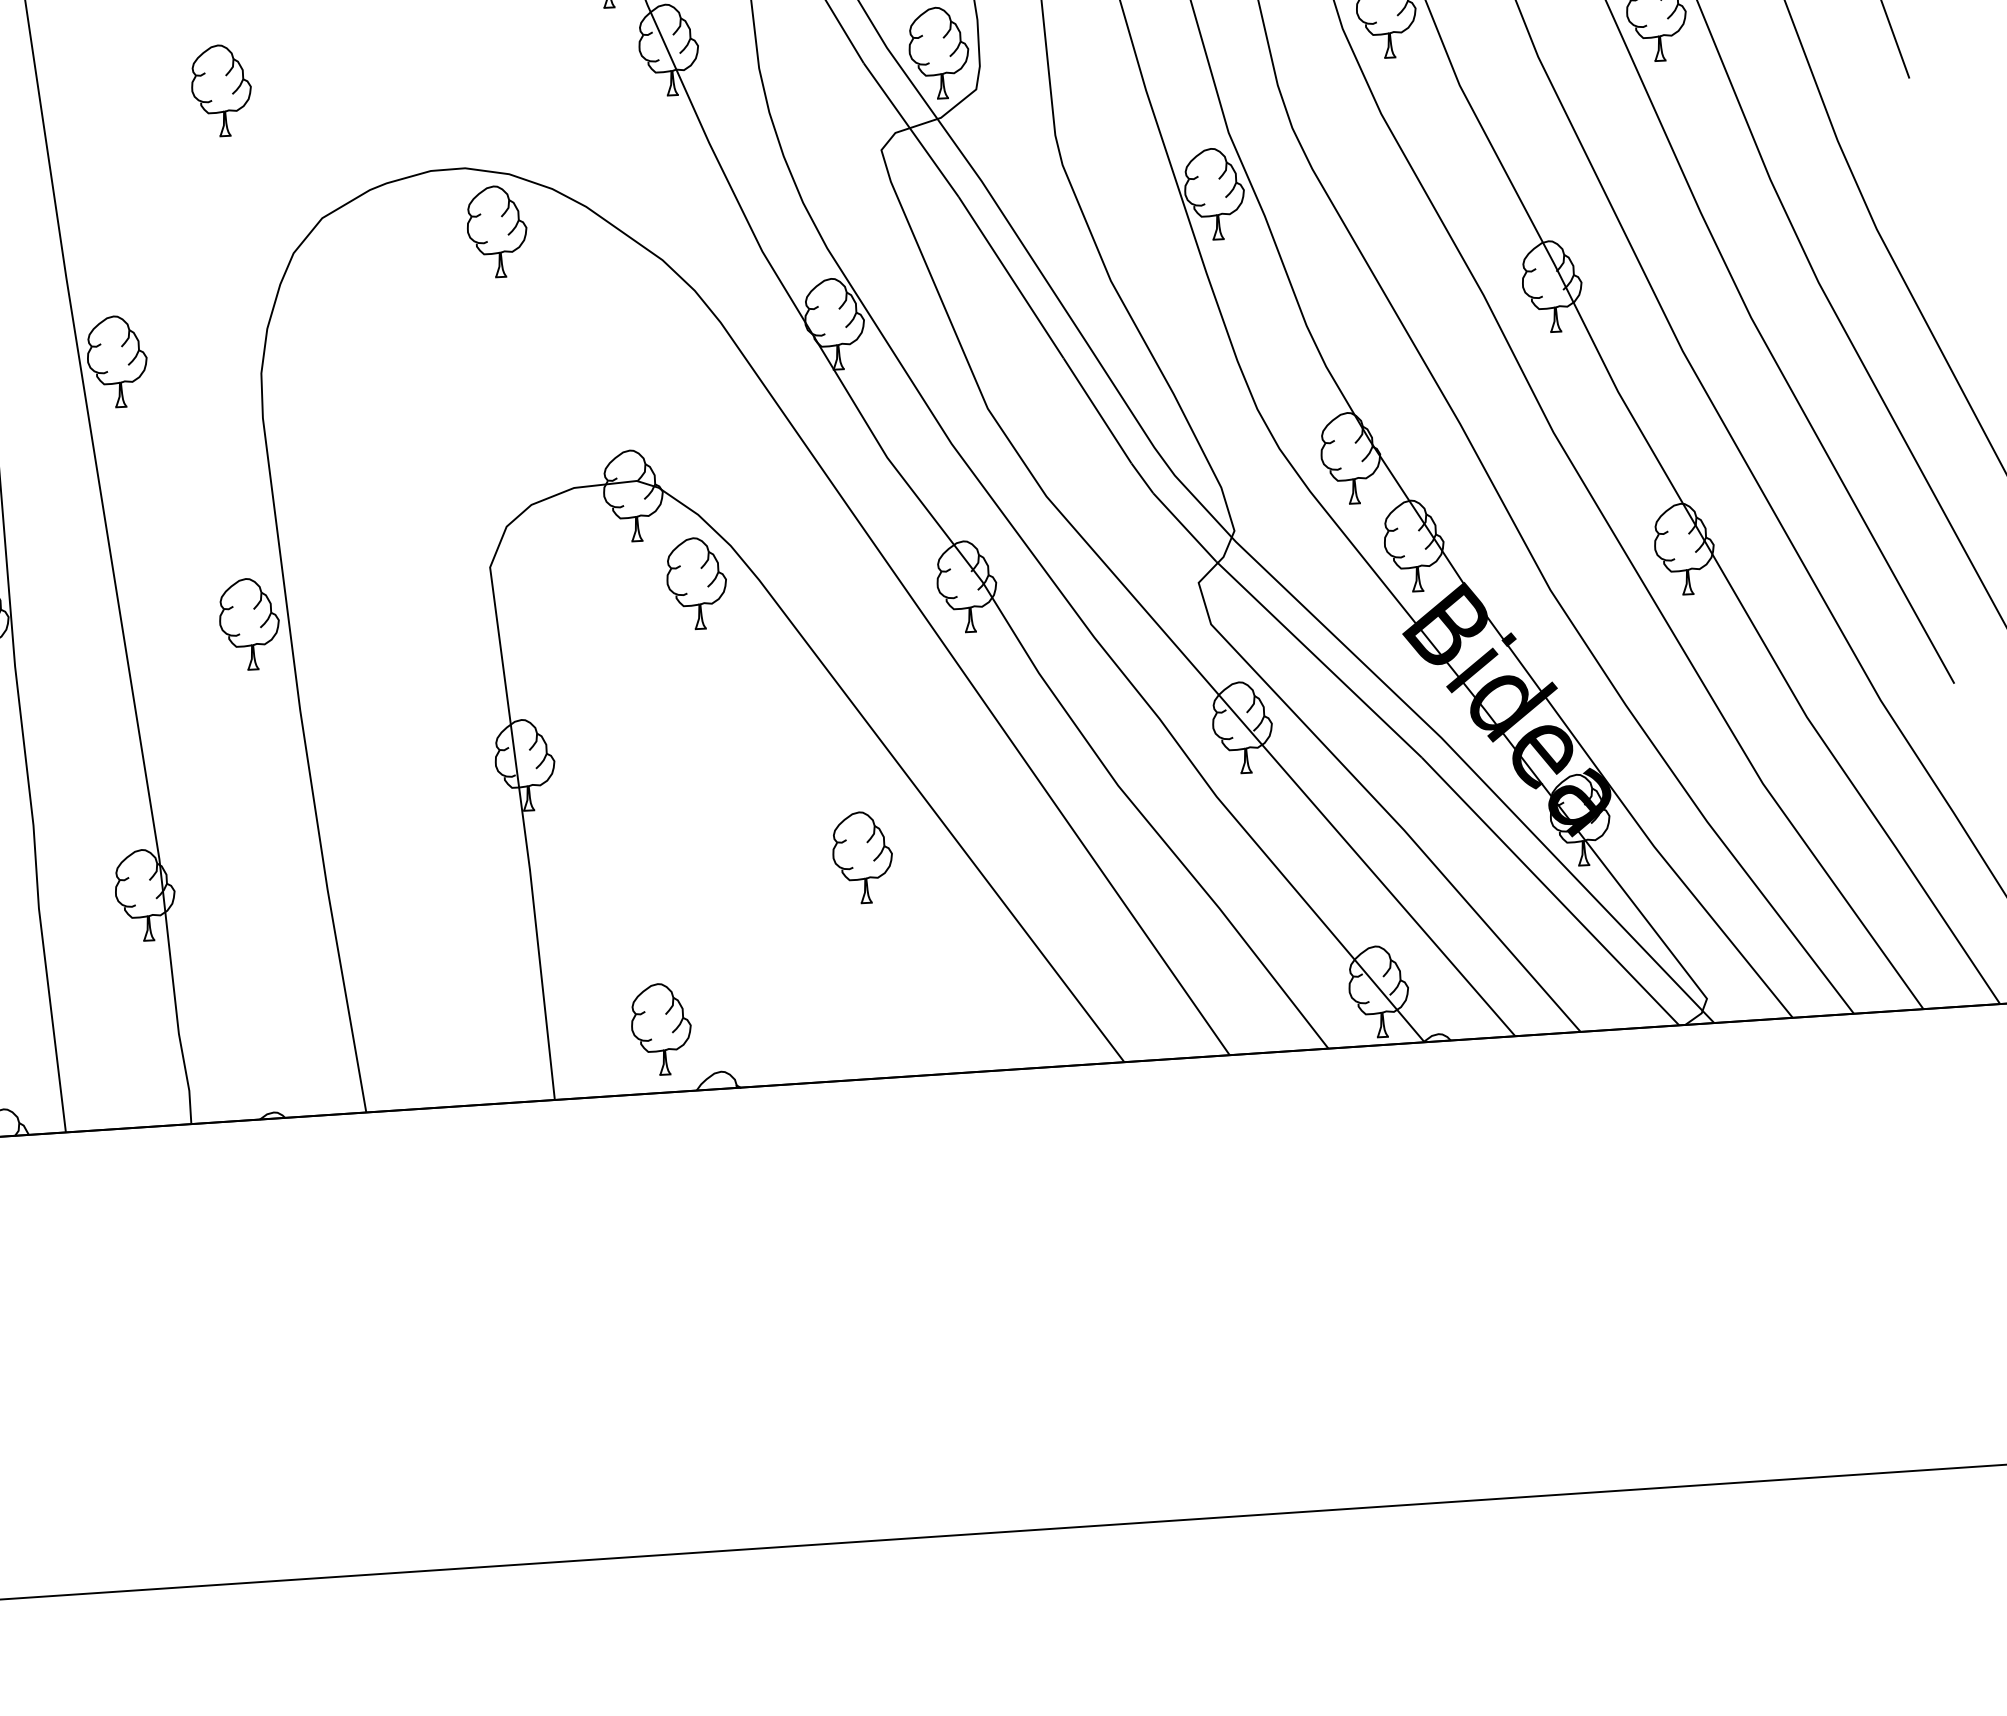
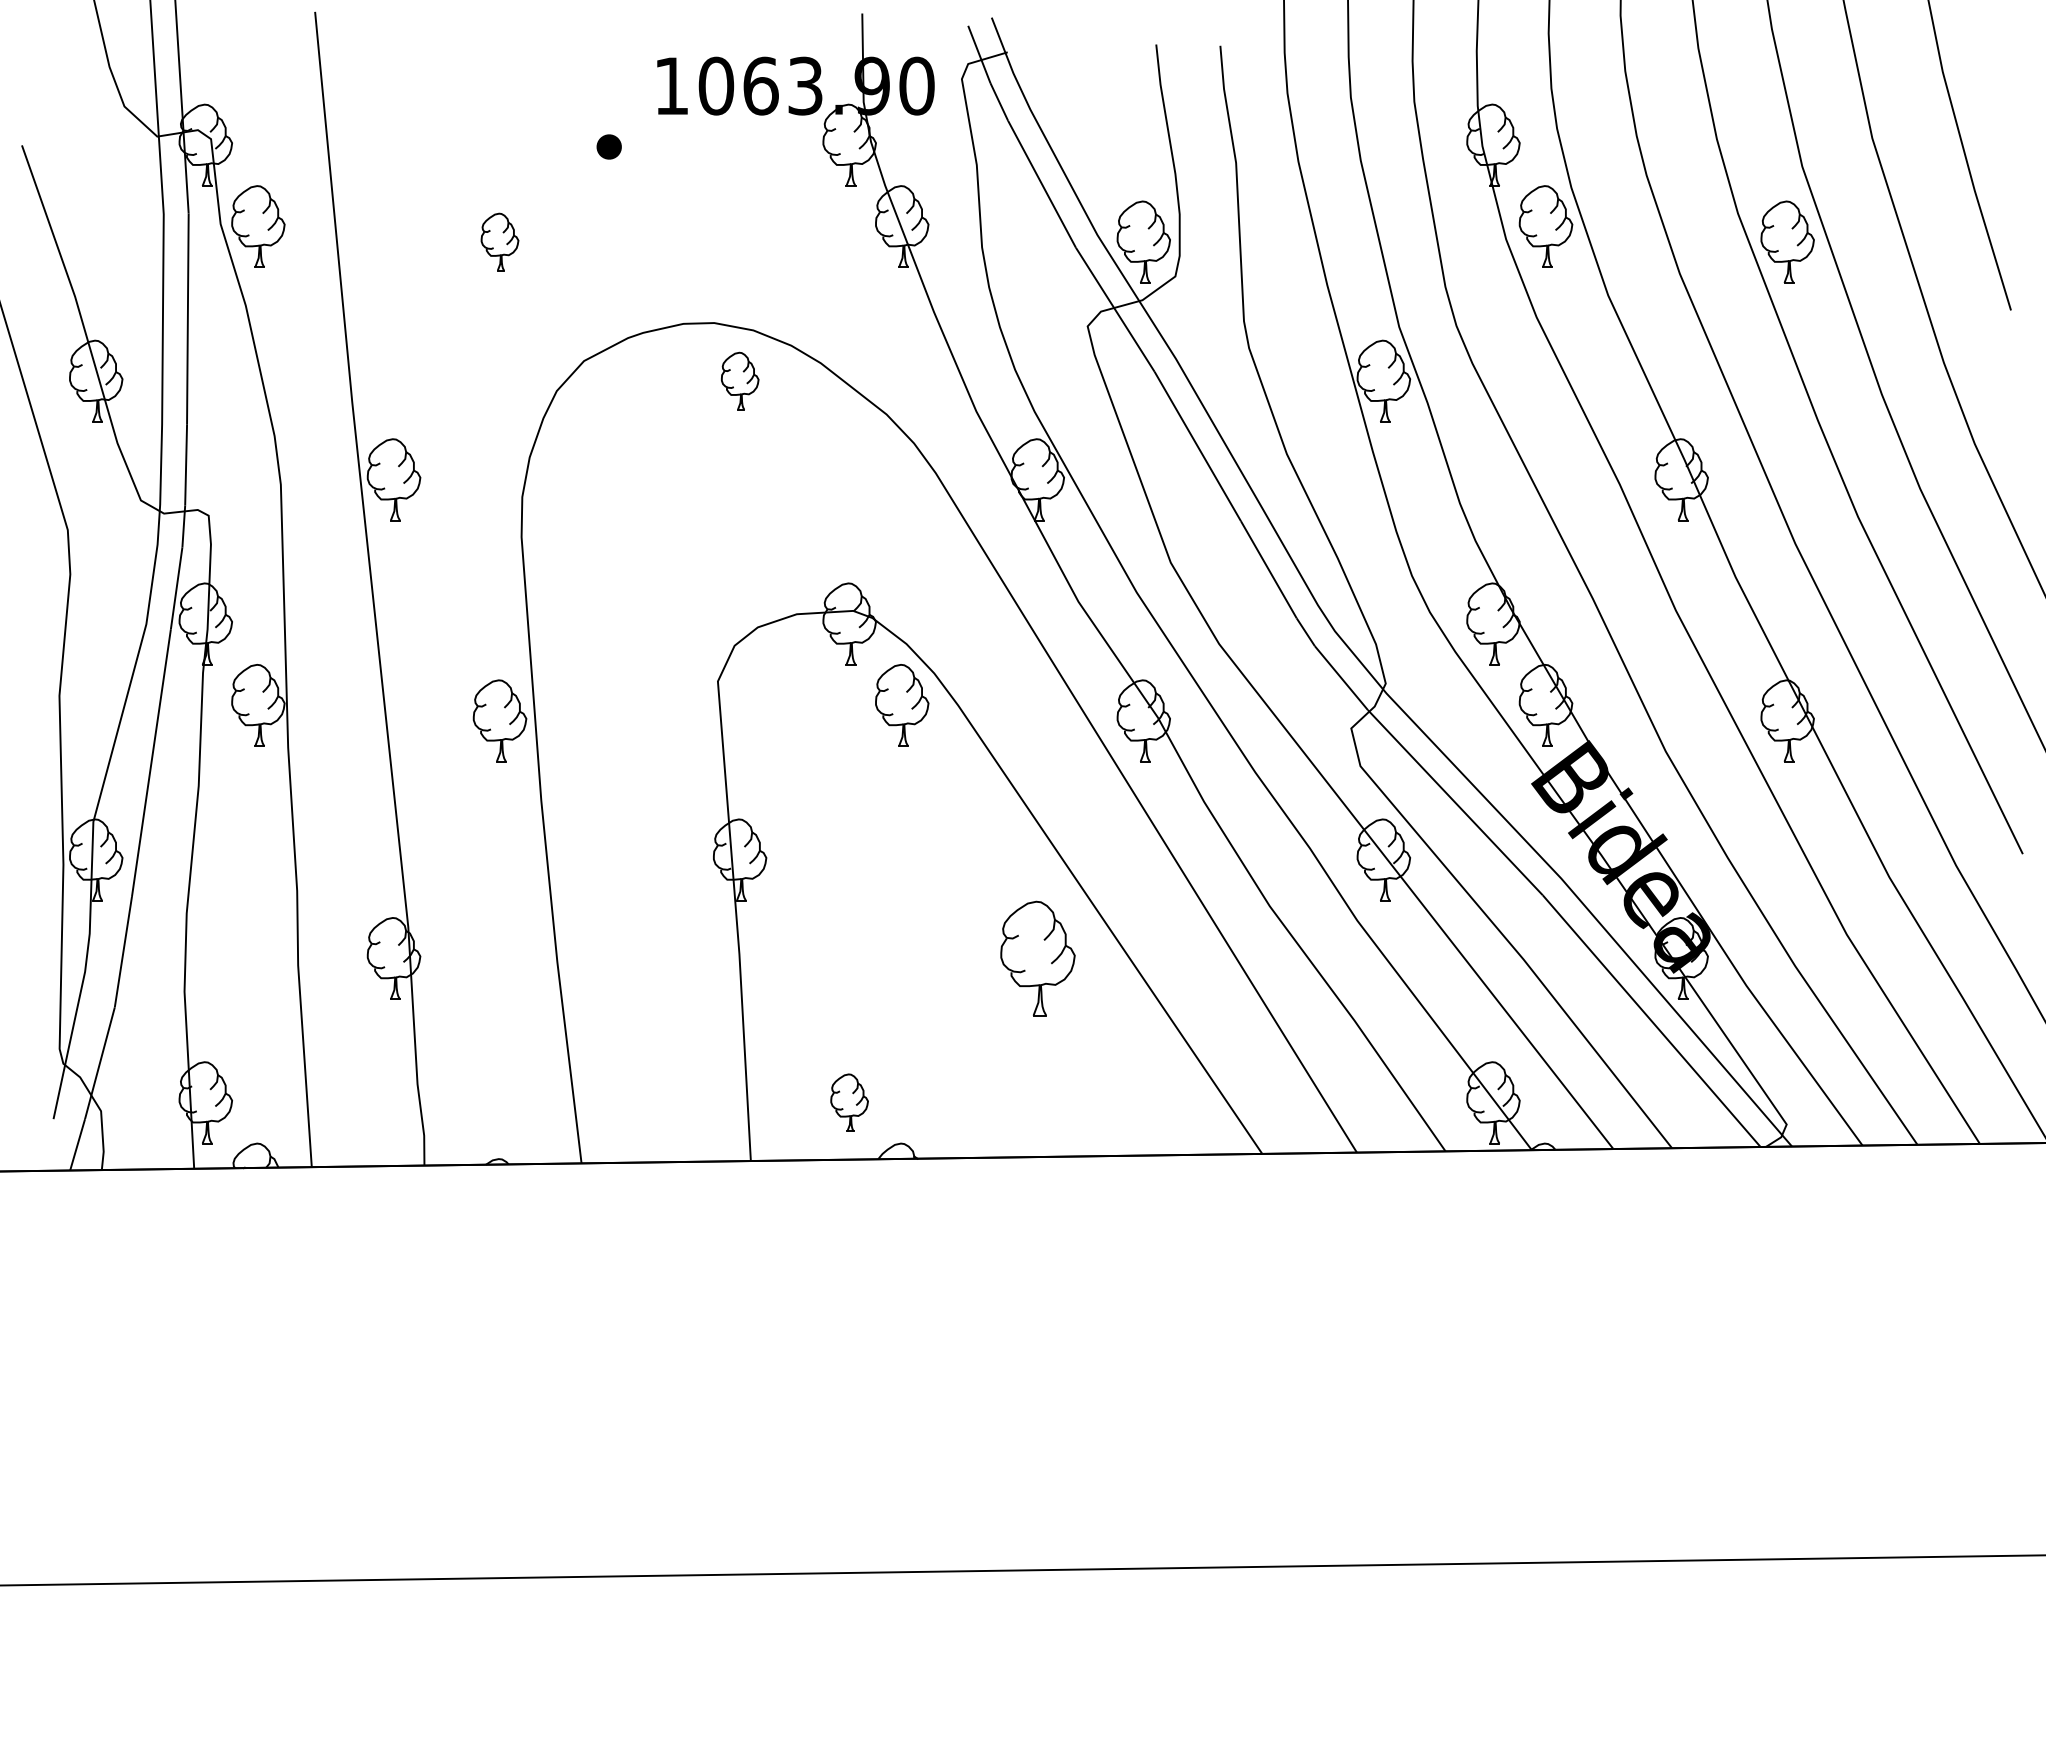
part: (221, 89) -> (499, 241), size x0.7
part: (497, 230) -> (740, 380), size x0.7
part: (862, 857) -> (1037, 958), size x1.4
part: (661, 1028) -> (849, 1102), size x0.7

